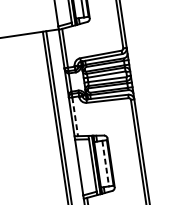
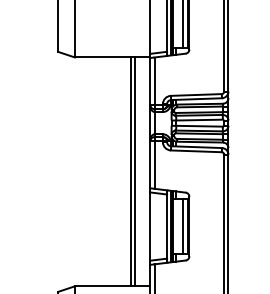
line: (75, 117) -> (154, 165), dashed -> solid
line: (105, 163) -> (182, 226), dashed -> solid

